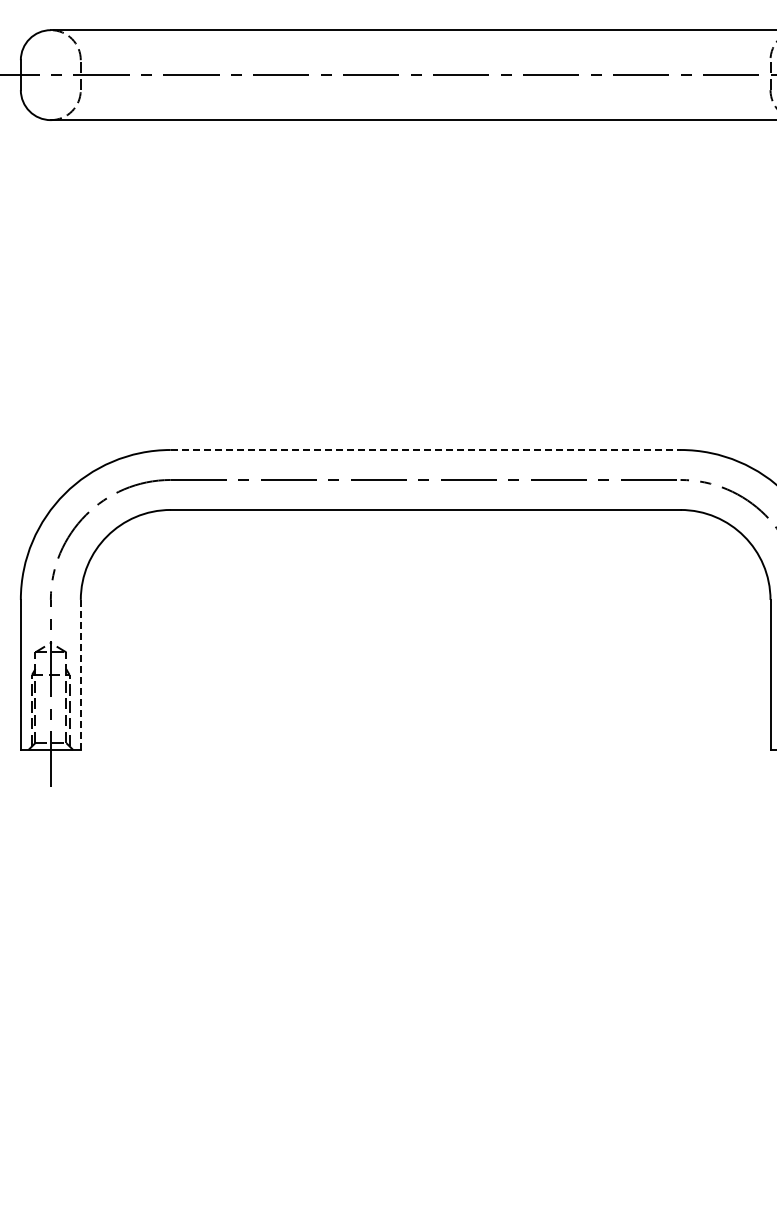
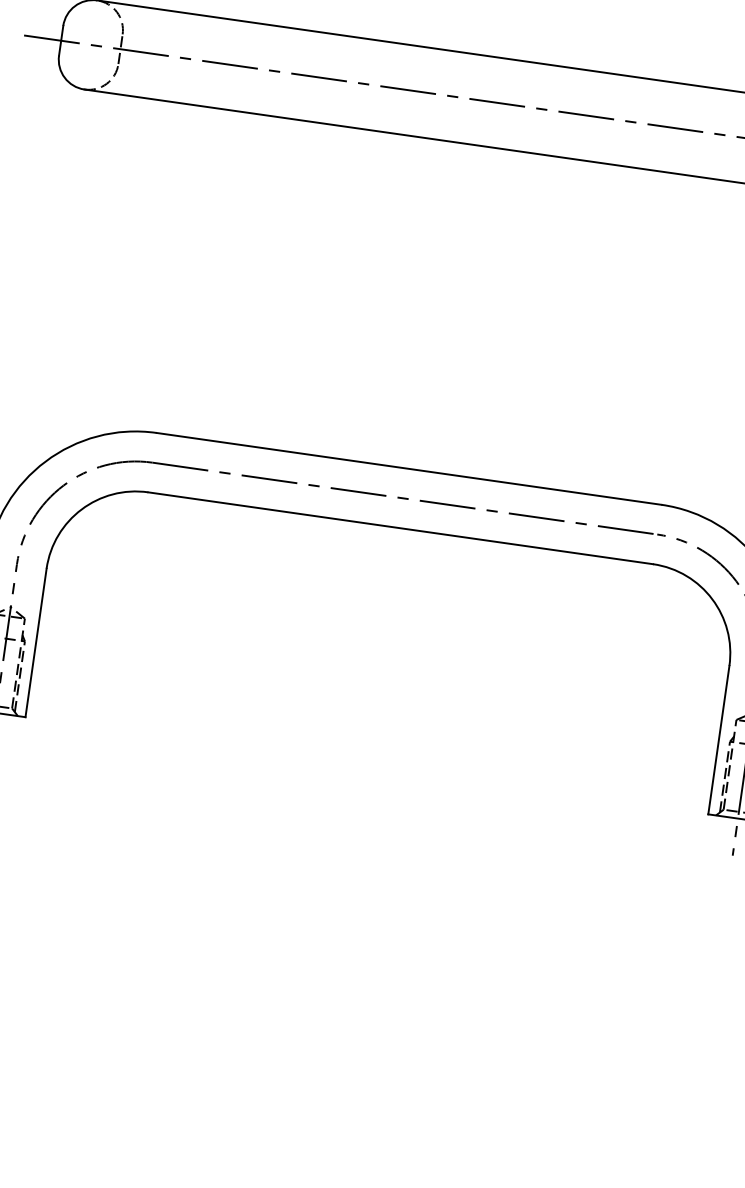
line: (425, 449) -> (409, 468), dashed -> solid
line: (80, 674) -> (35, 642), dashed -> solid

